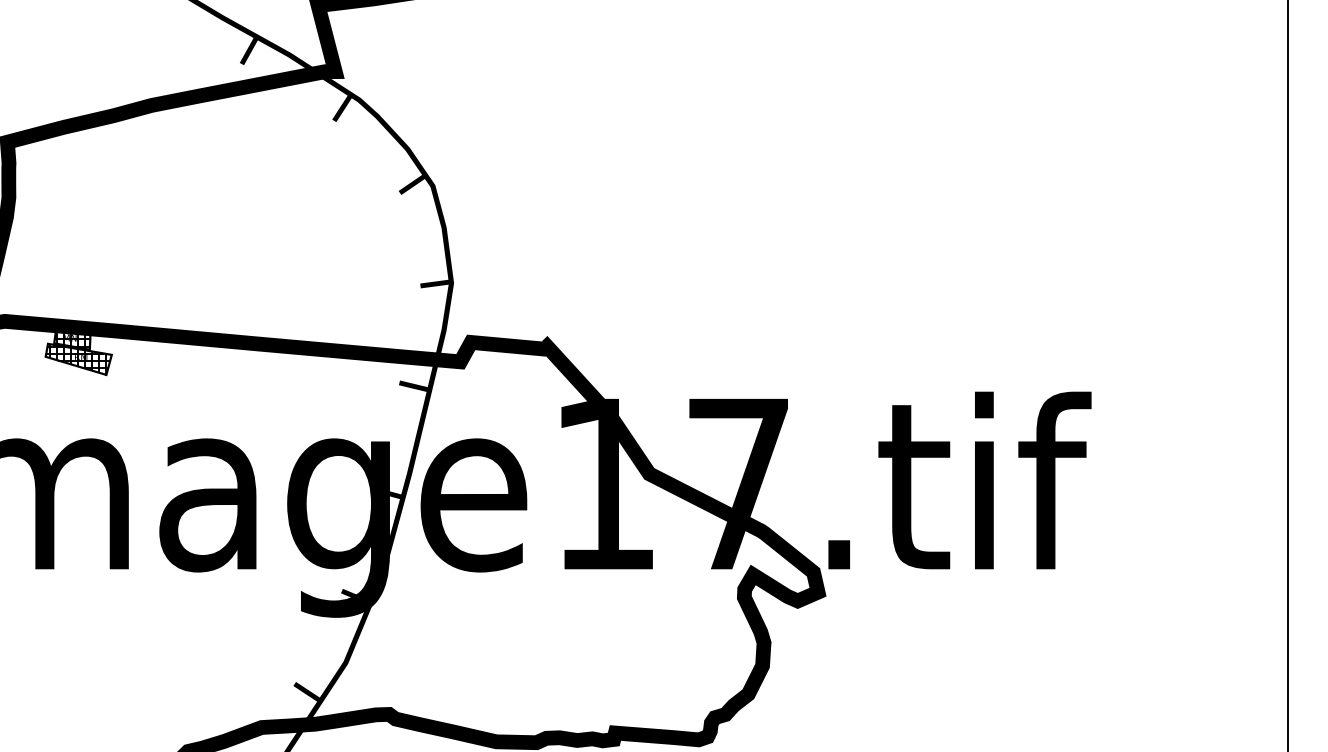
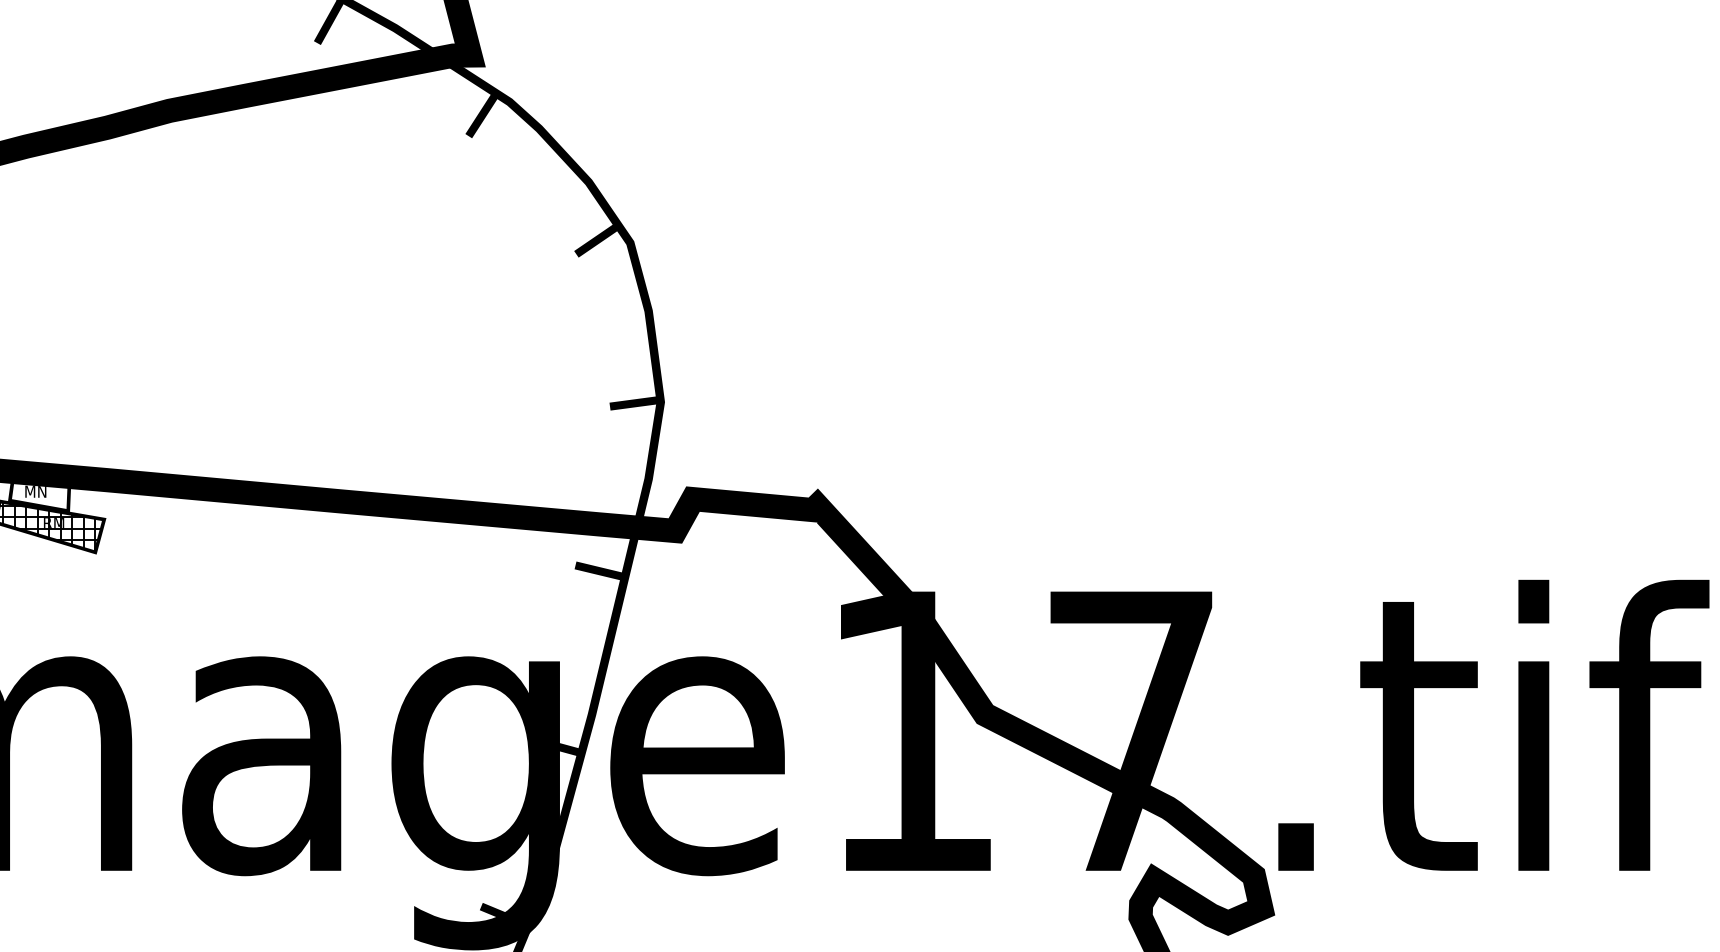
hatch: (72, 338) -> (39, 492), removed

